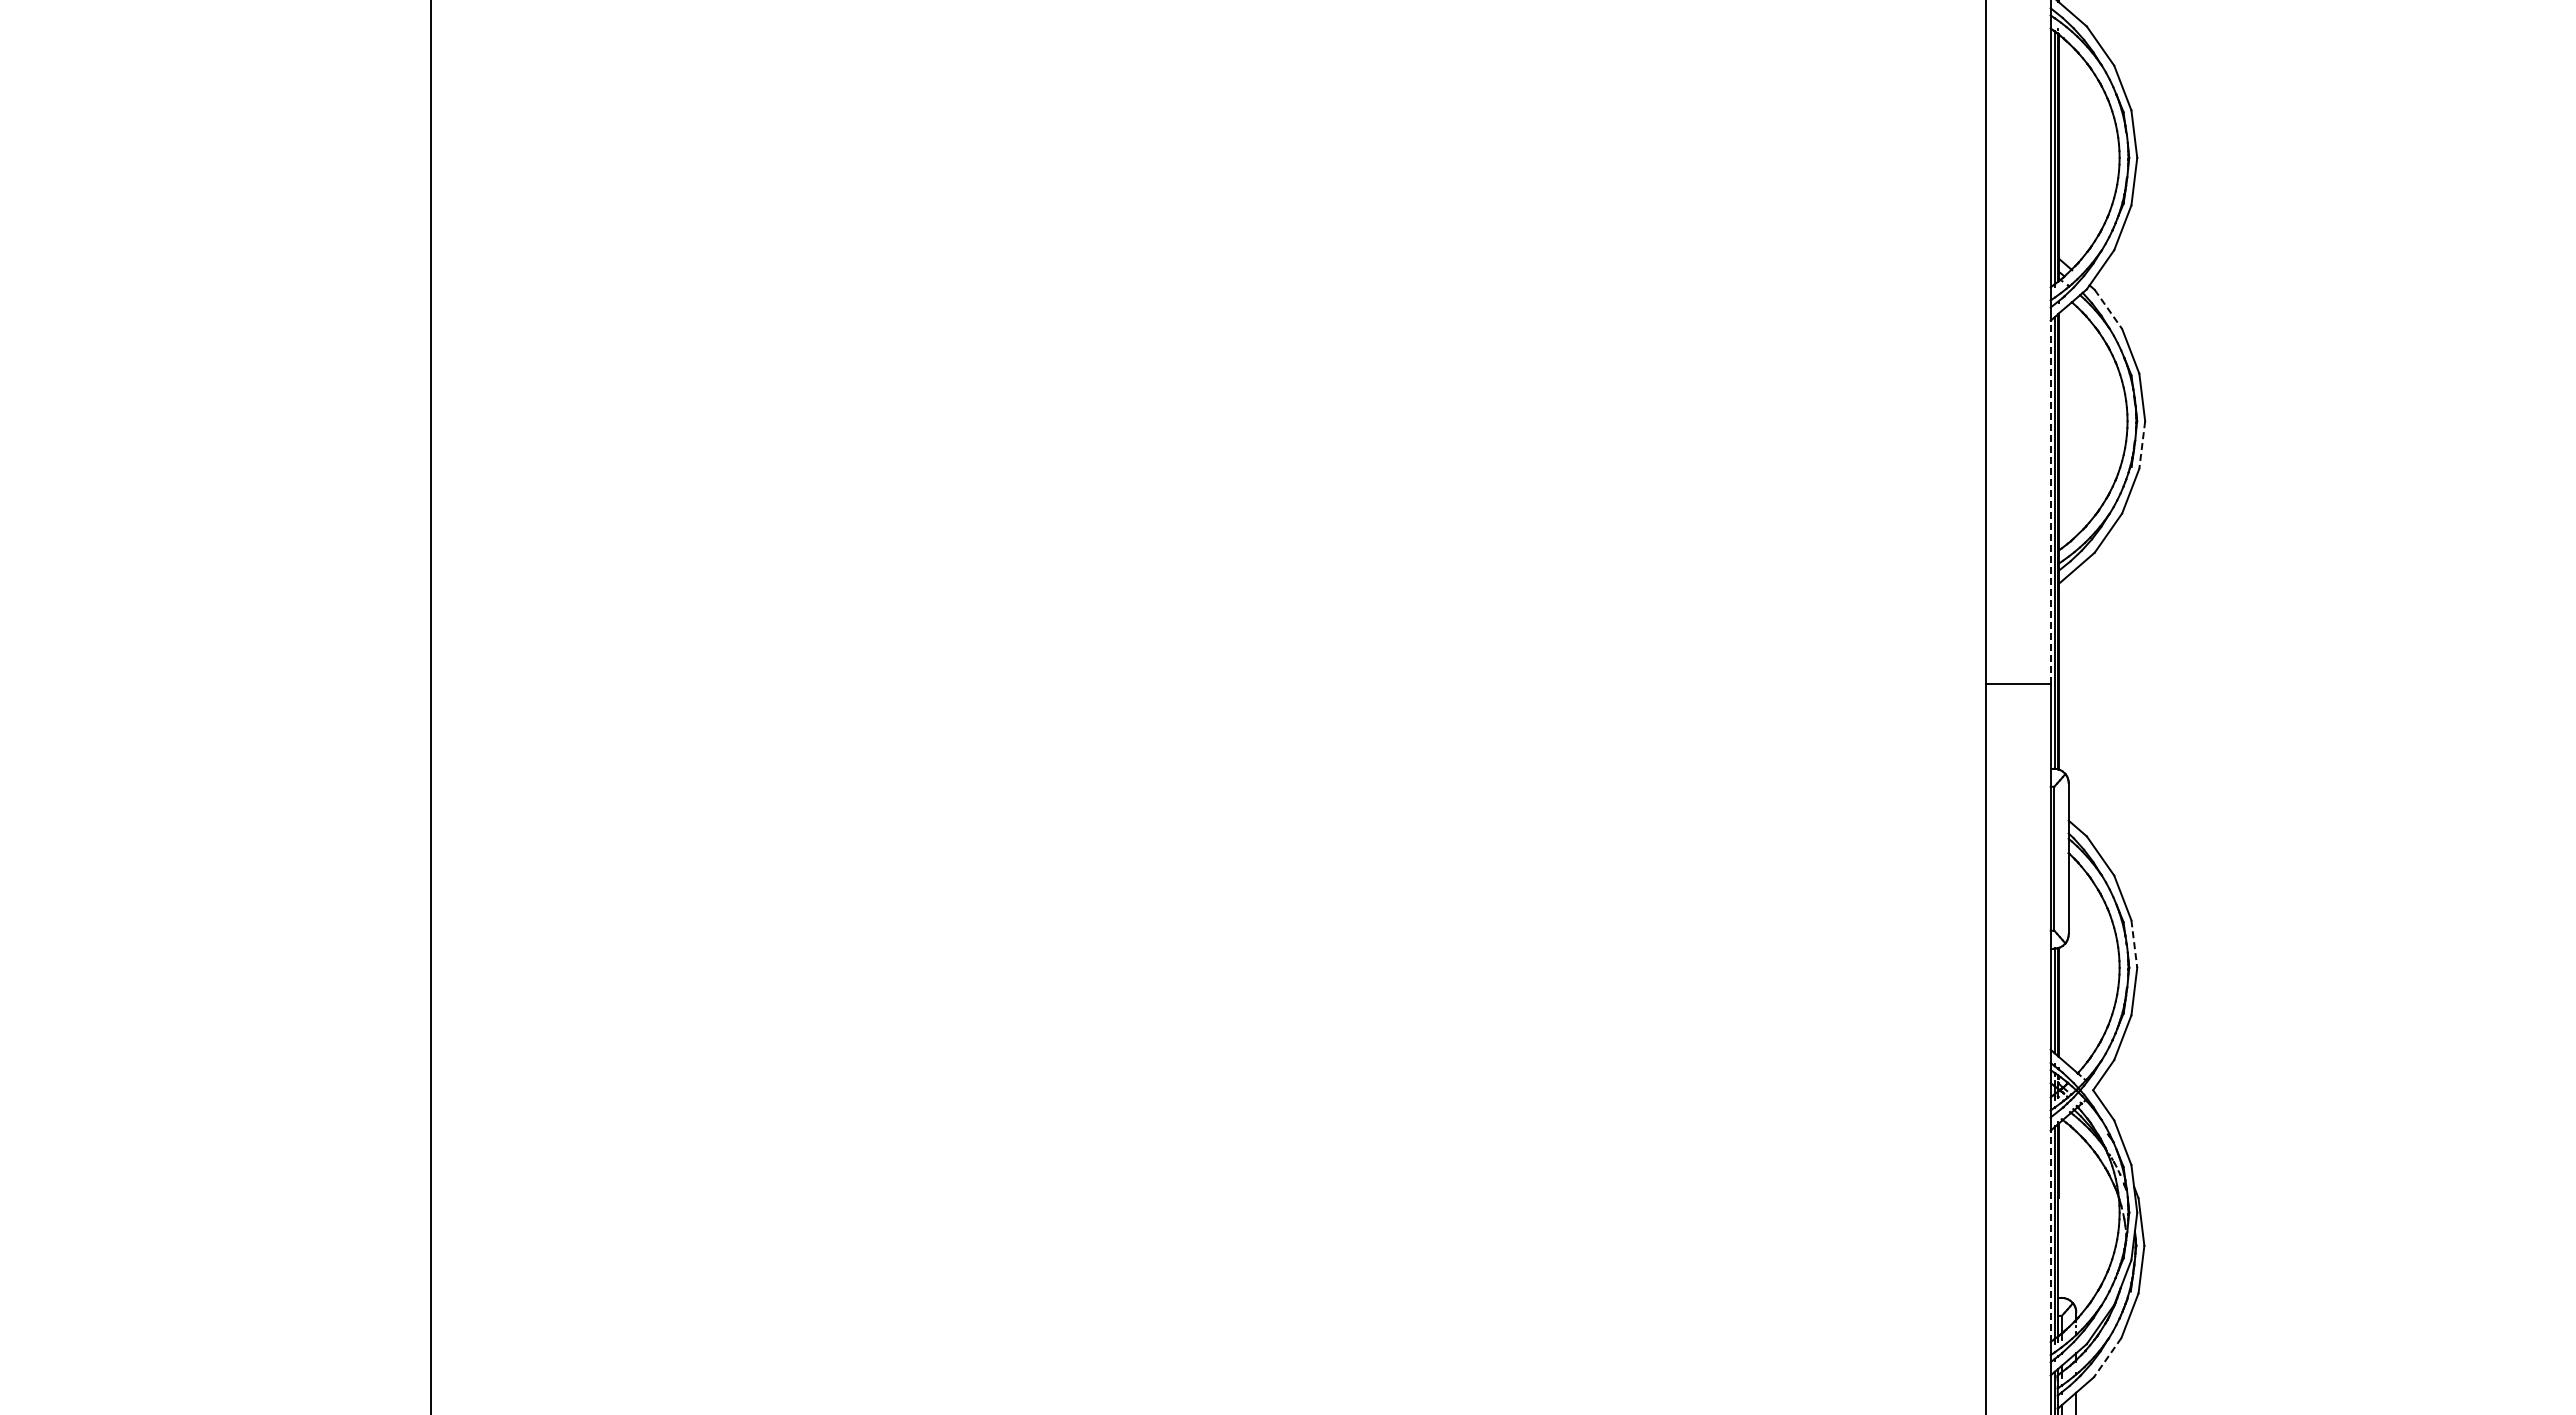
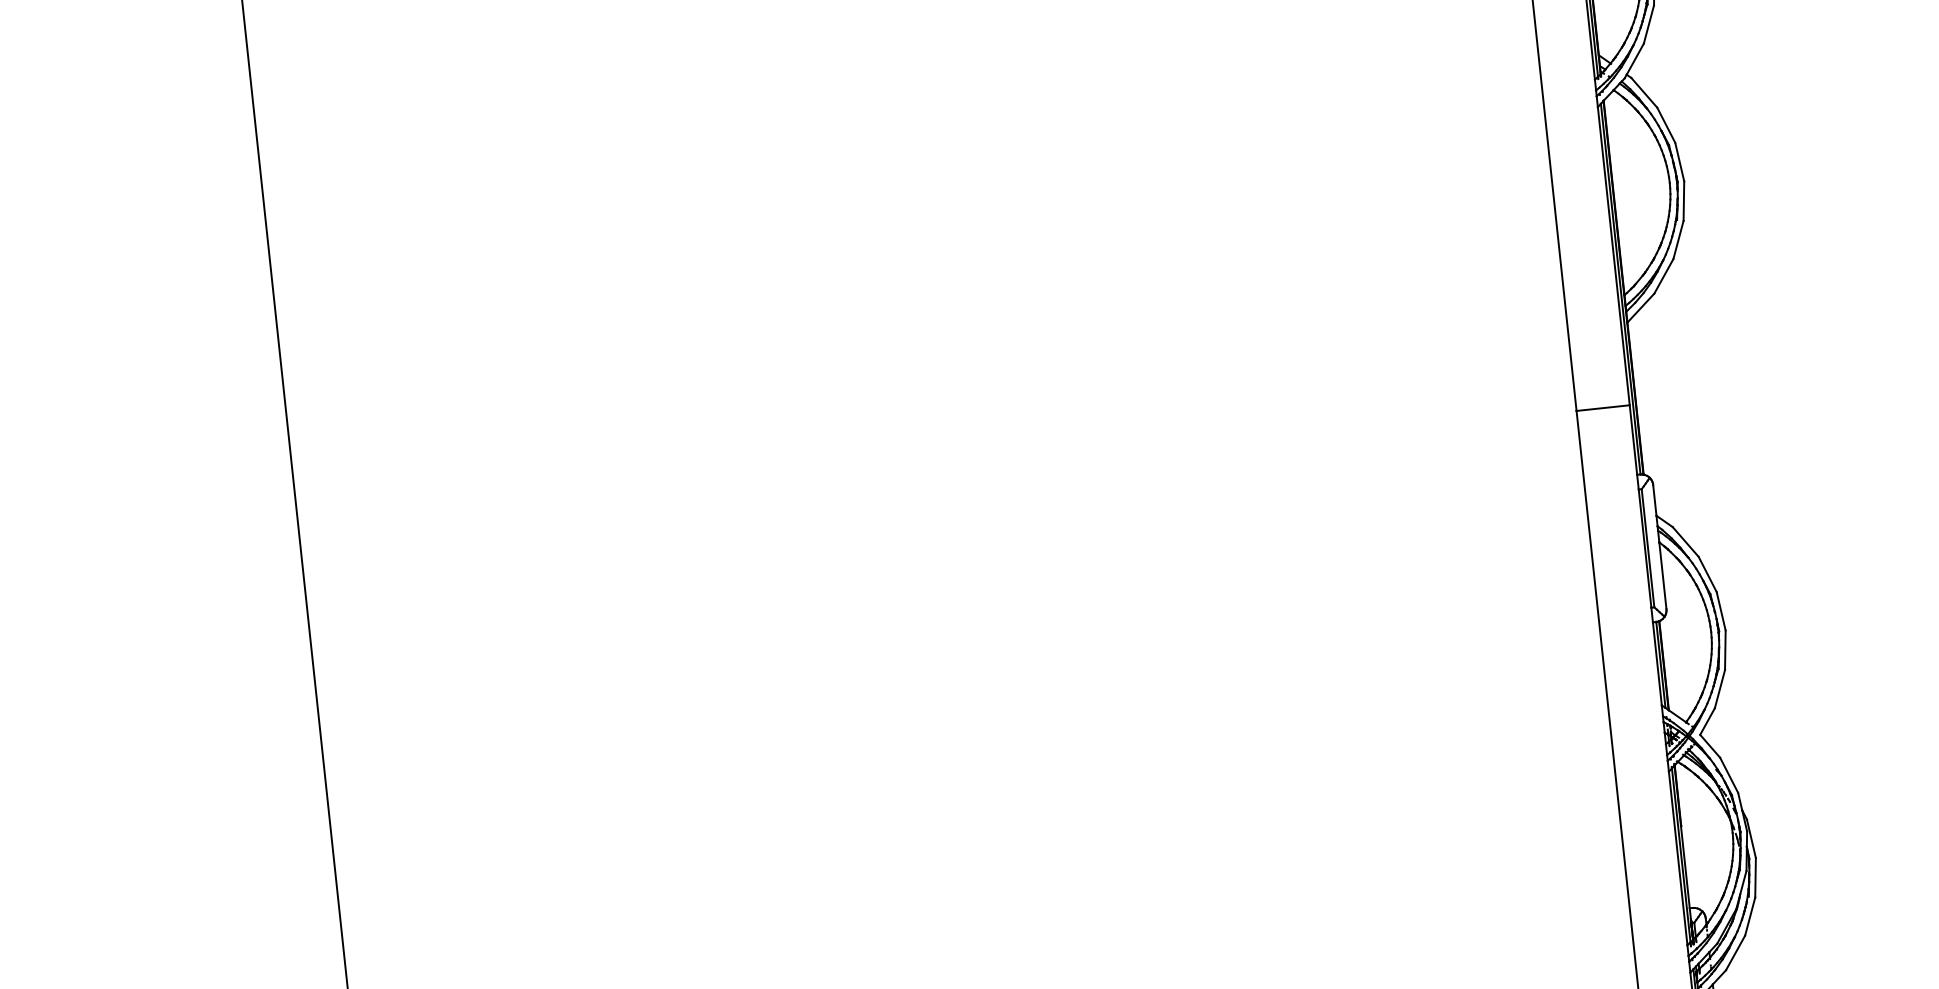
line: (2108, 309) -> (1644, 92), dashed -> solid
line: (2142, 445) -> (1684, 201), dashed -> solid
line: (2050, 502) -> (1613, 256), dashed -> solid
line: (2134, 944) -> (1721, 611), dashed -> solid
line: (2050, 1236) -> (1678, 858), dashed -> solid
line: (2107, 1357) -> (1735, 952), dashed -> solid

